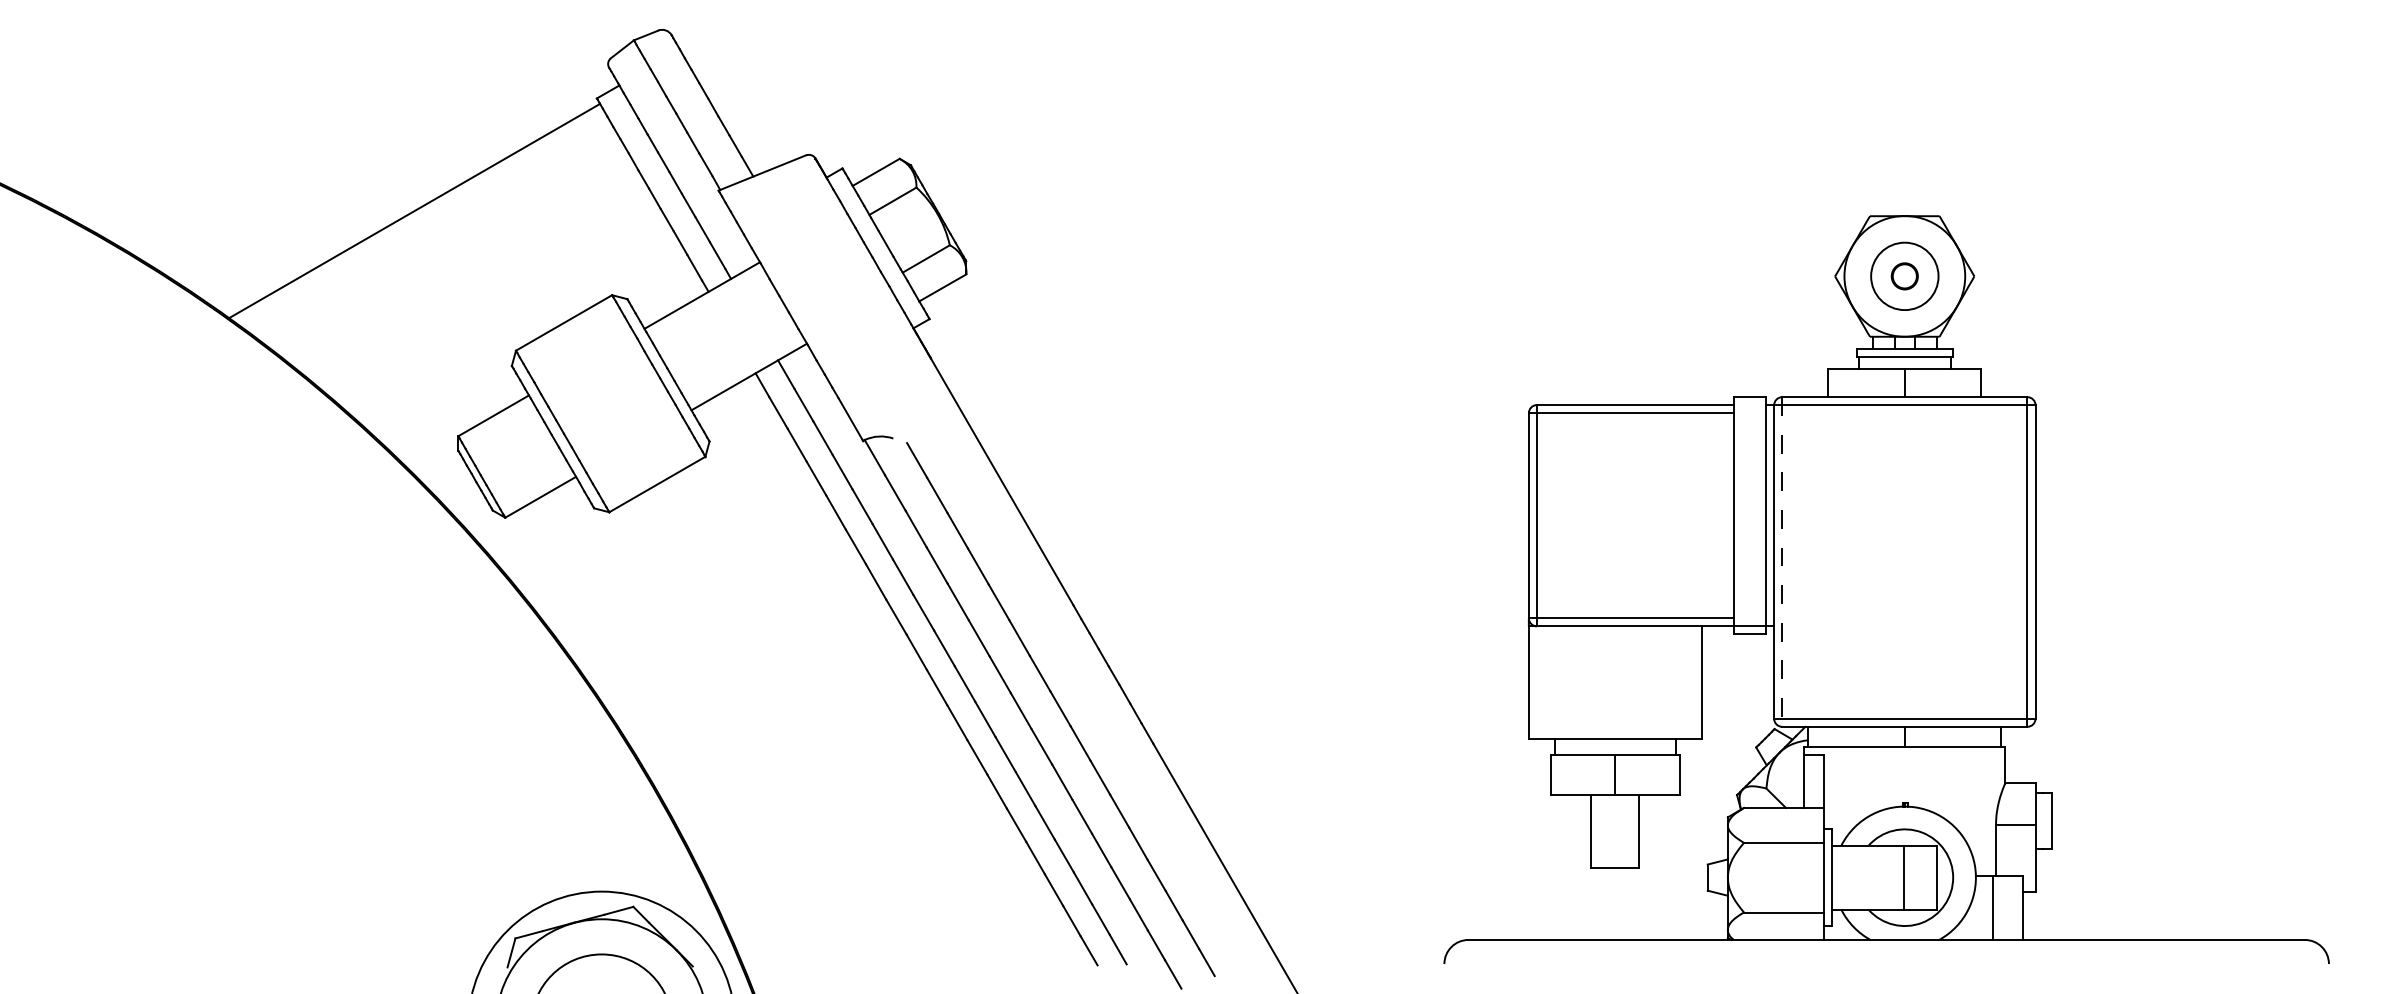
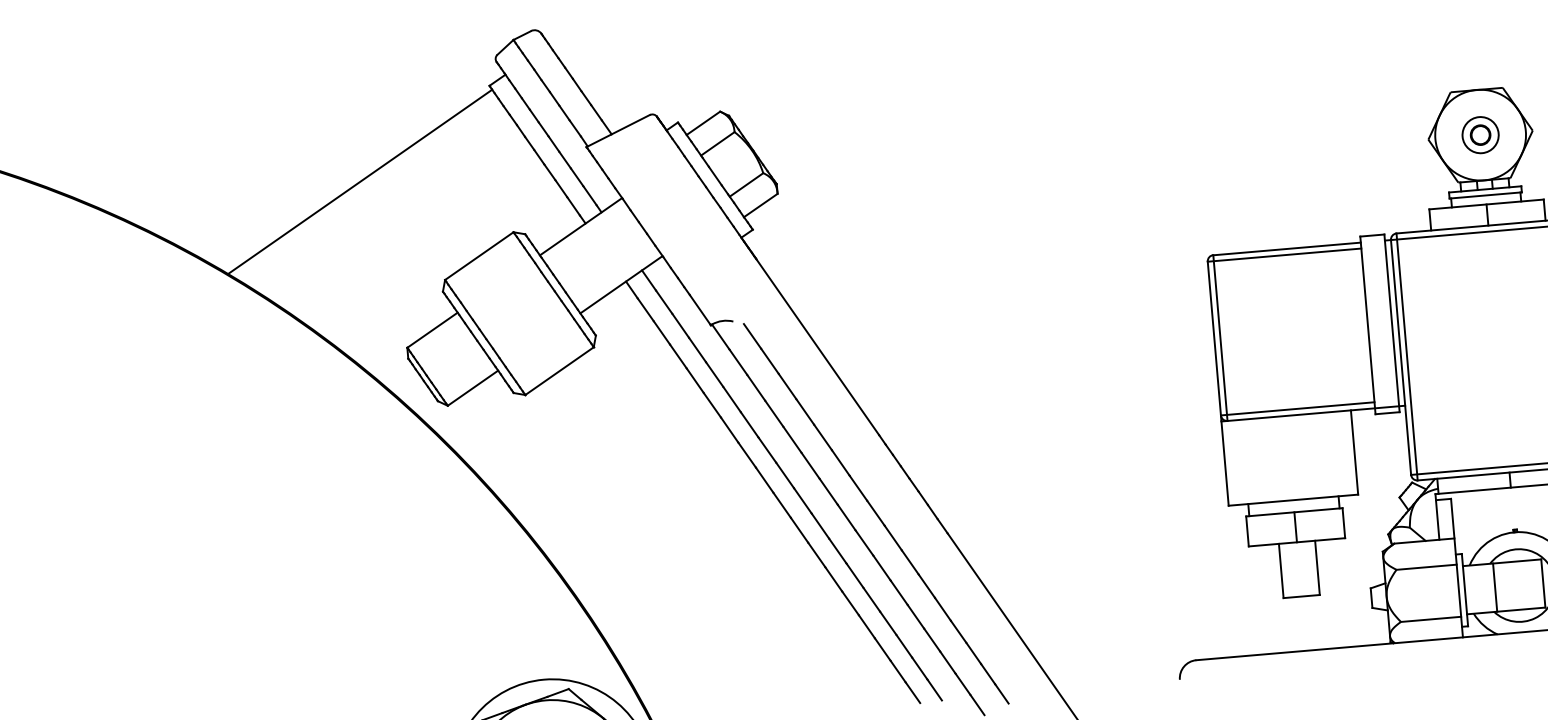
circle: (1904, 276) -> (1480, 135), size x0.71
line: (1782, 562) -> (1407, 357), dashed -> solid
line: (1903, 877) -> (1495, 587), moved

